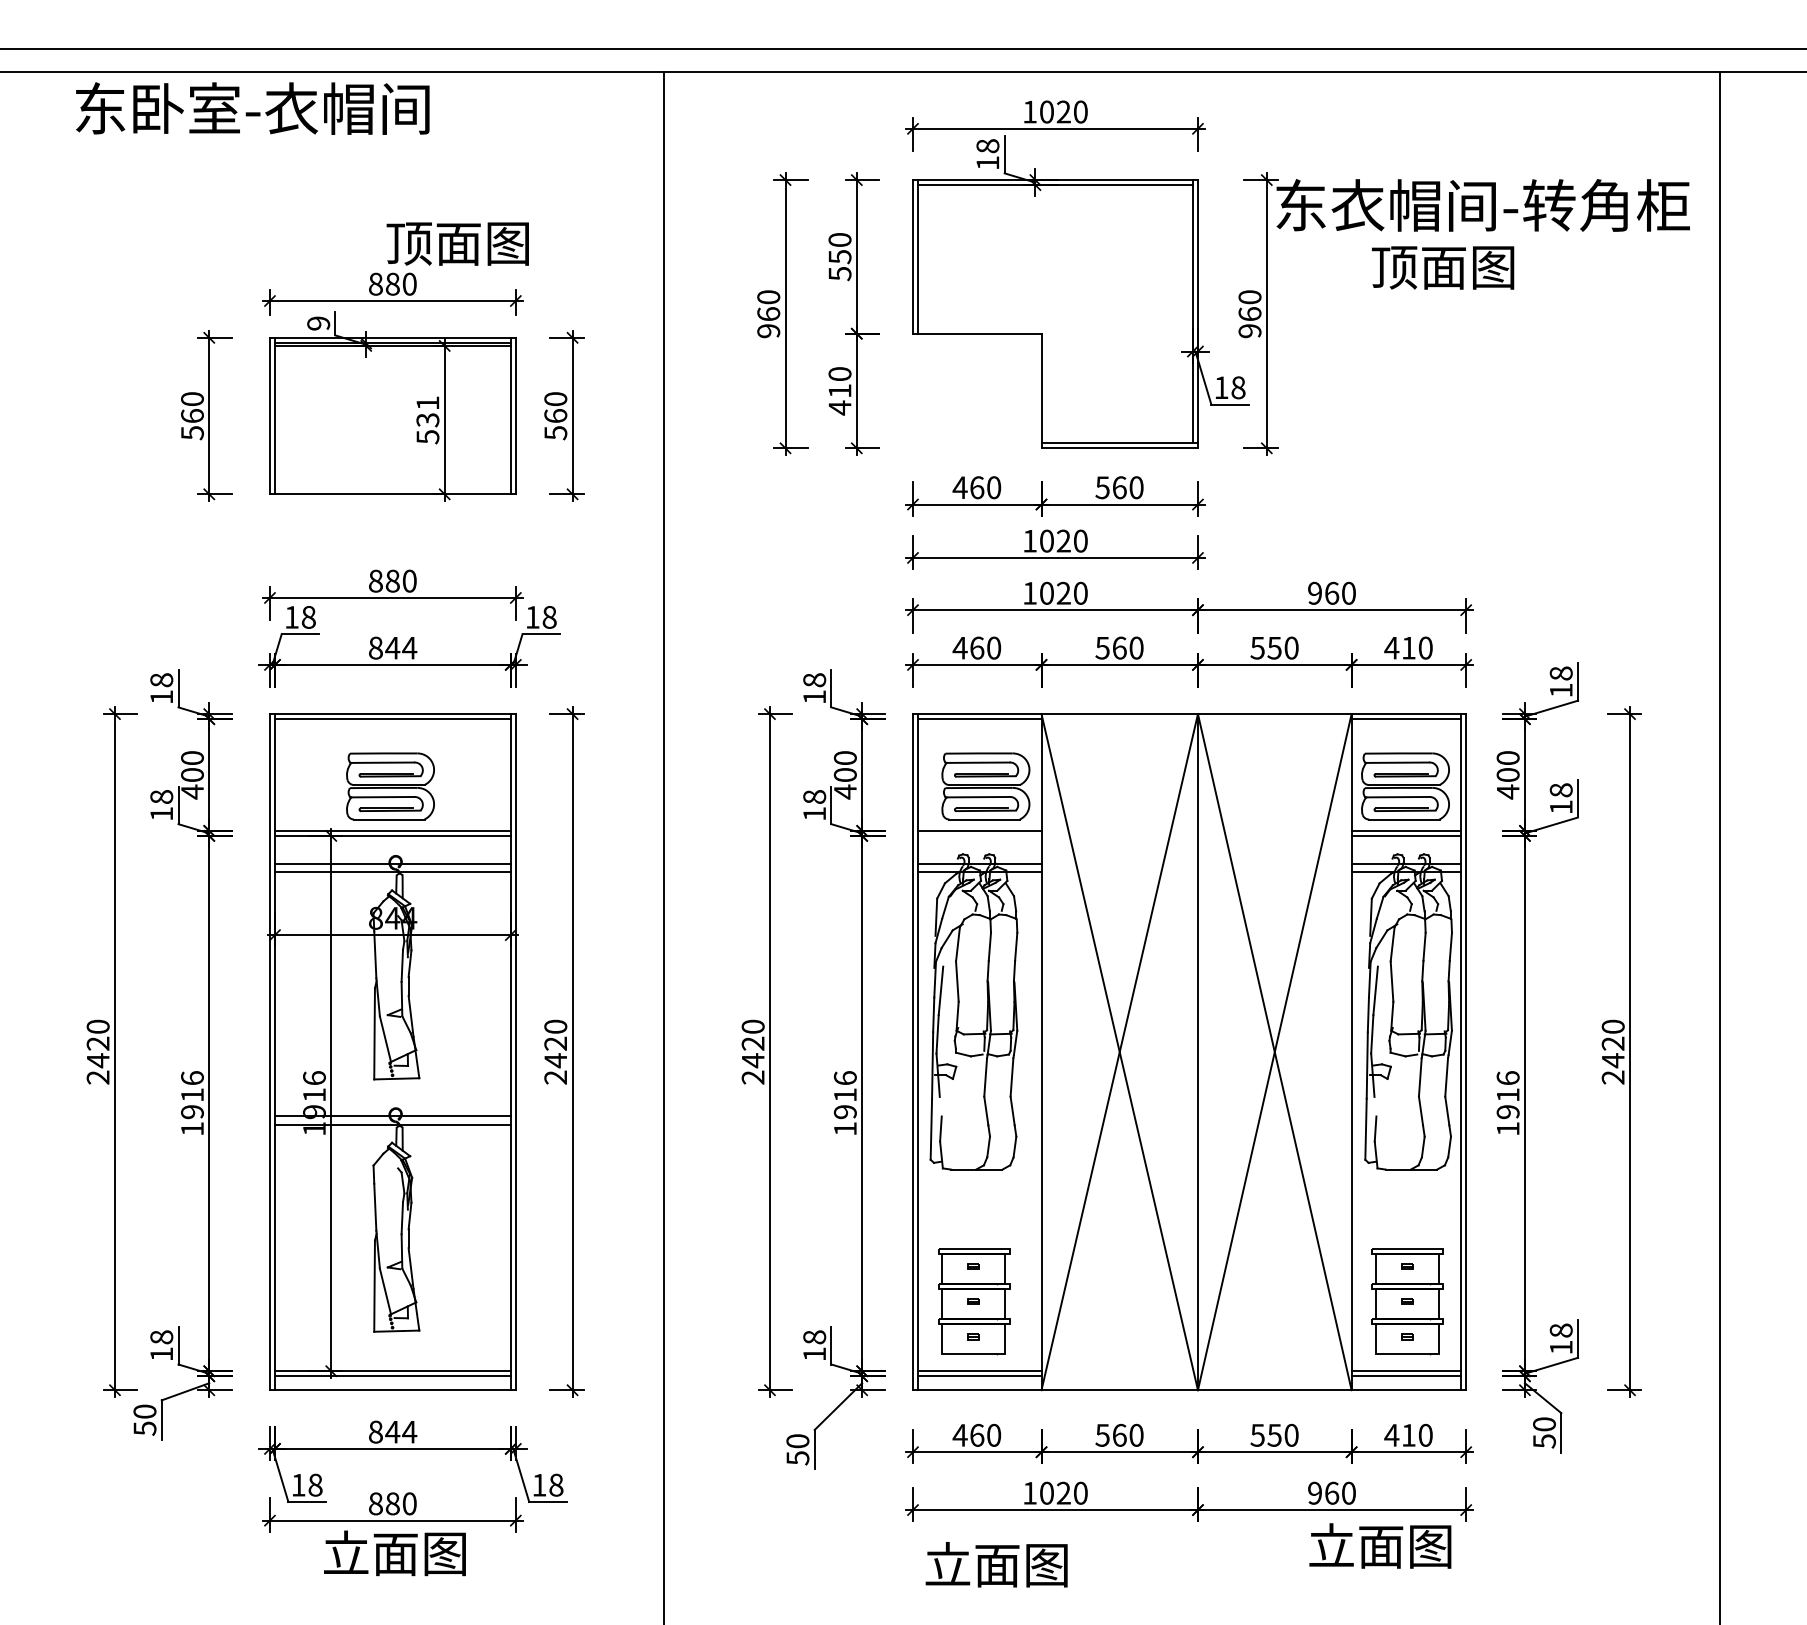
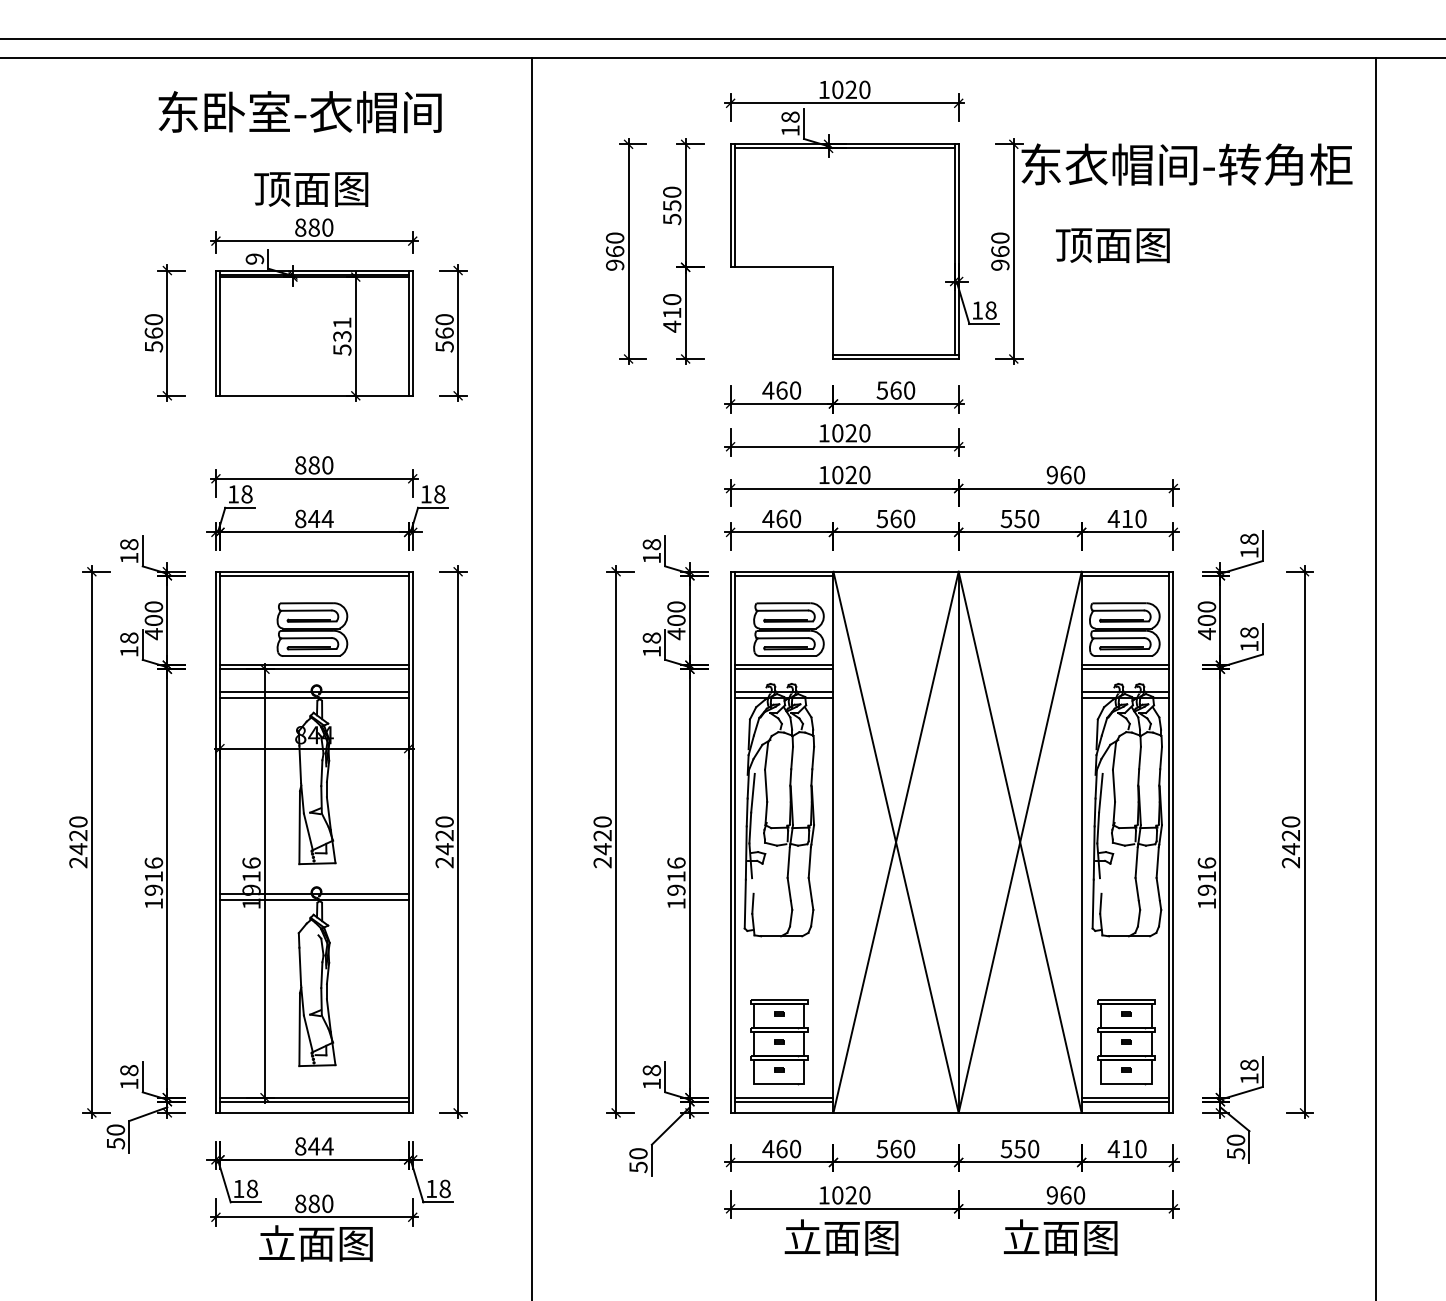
text: (251, 109) -> (299, 112), moved
text: (458, 244) -> (311, 189), moved
text: (1442, 267) -> (1112, 245), moved
line: (979, 836) -> (783, 669), added
text: (1380, 1545) -> (1060, 1237), moved
text: (996, 1564) -> (841, 1237), moved

